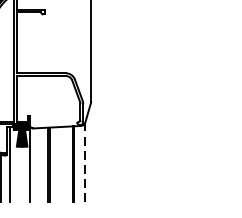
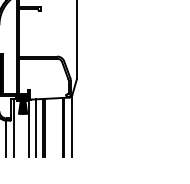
line: (85, 161) -> (72, 125), dashed -> solid
line: (38, 164) -> (35, 127), added

